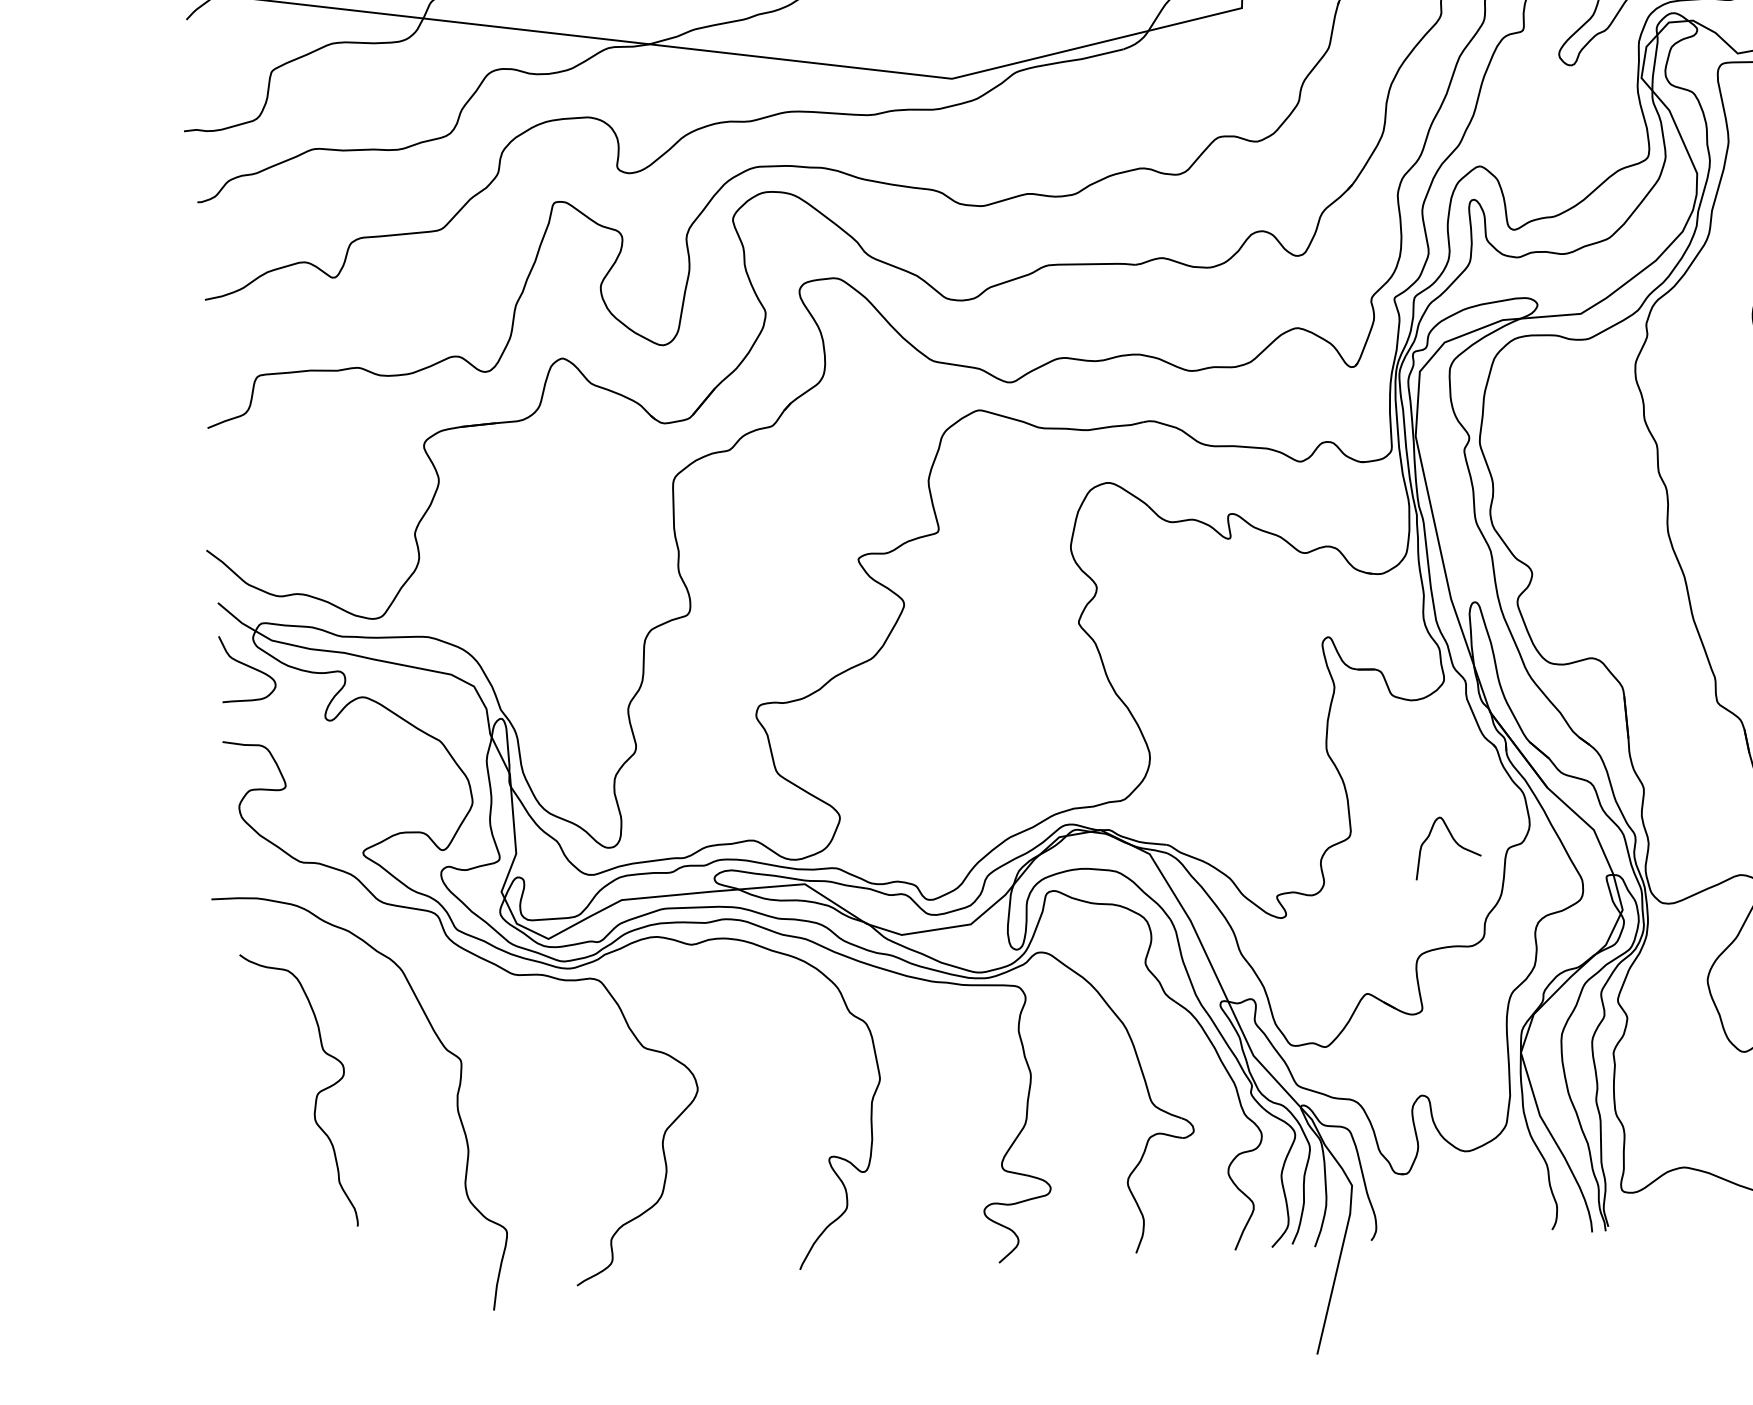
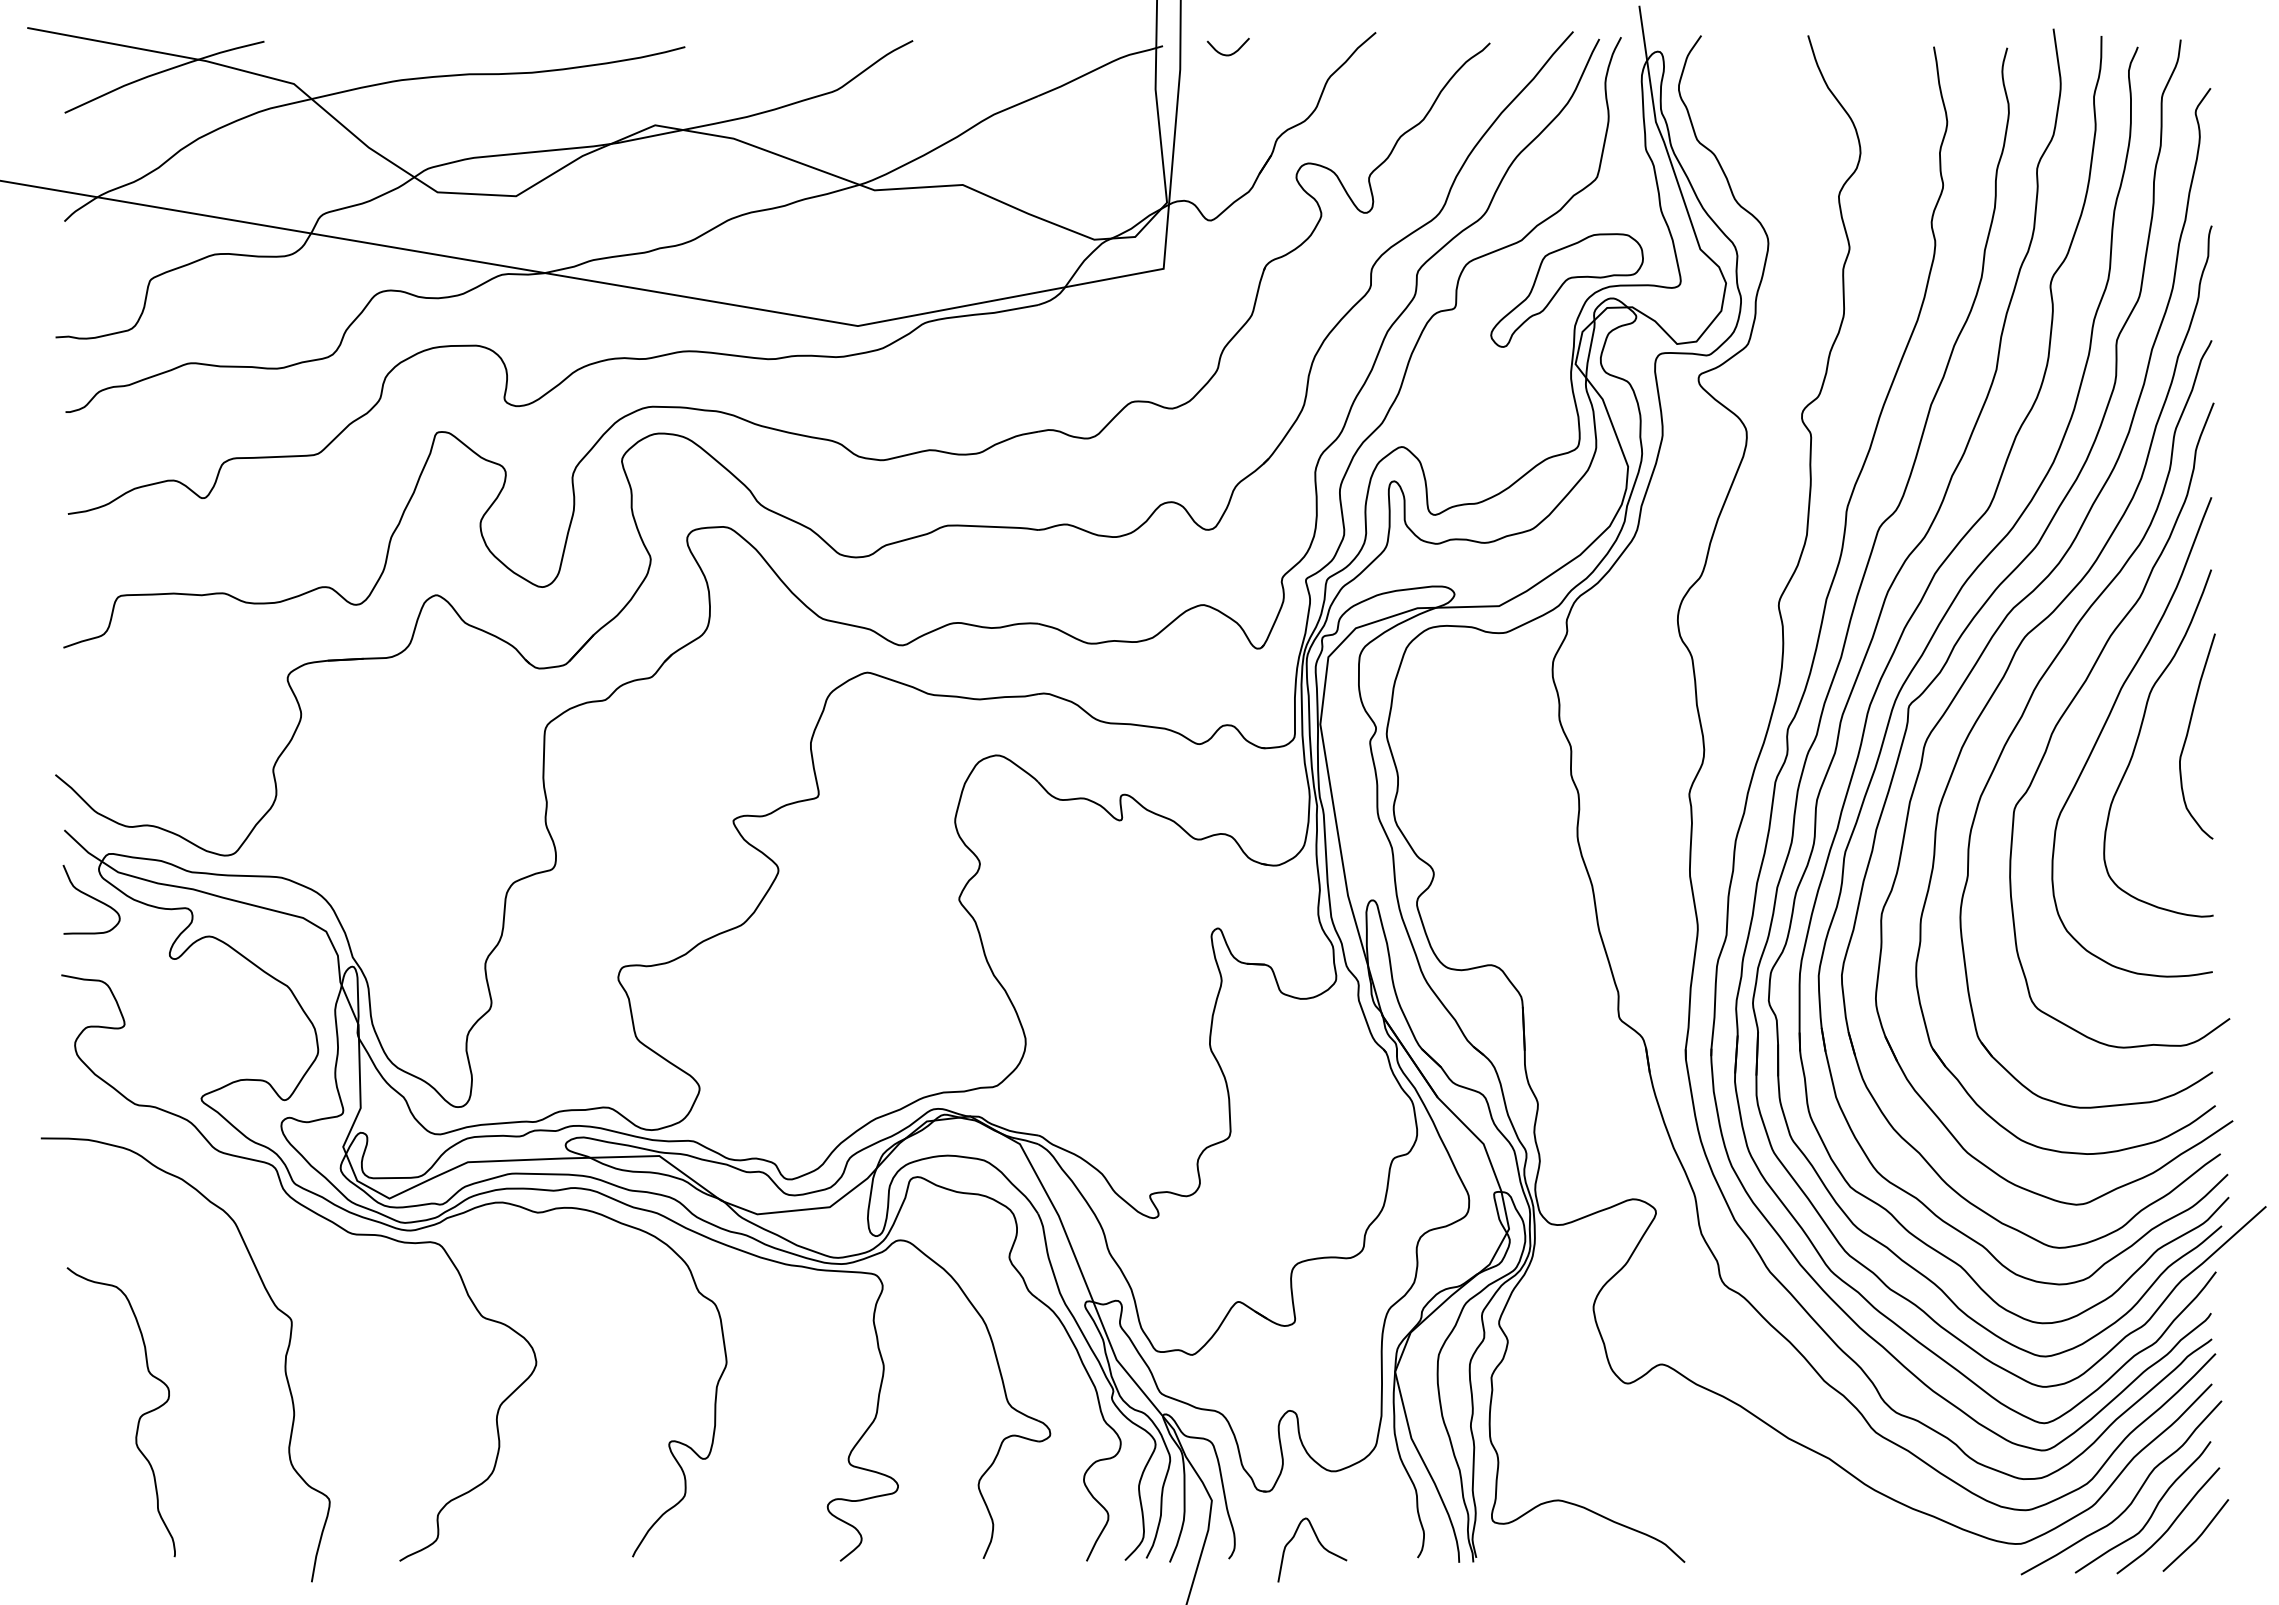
curve: (1455, 842) -> (1320, 1545), moved
curve: (315, 1096) -> (138, 1419), moved

